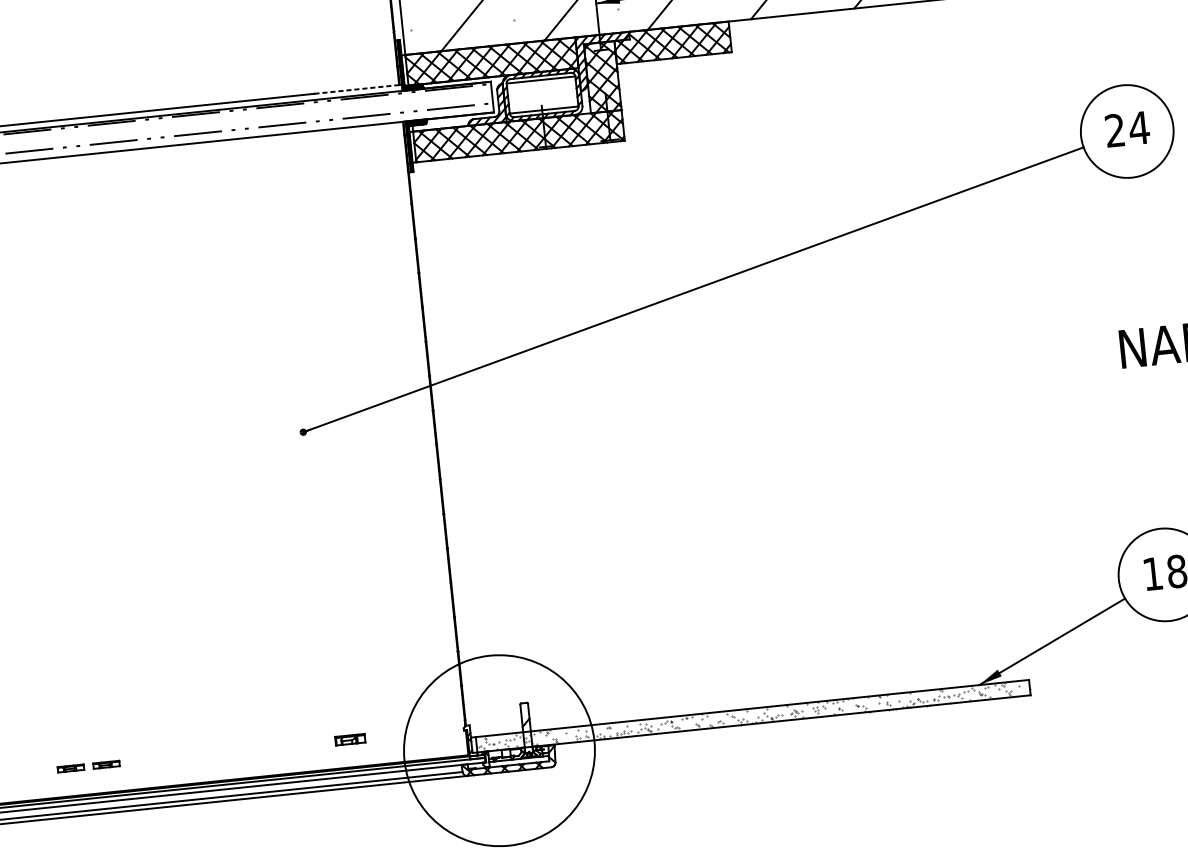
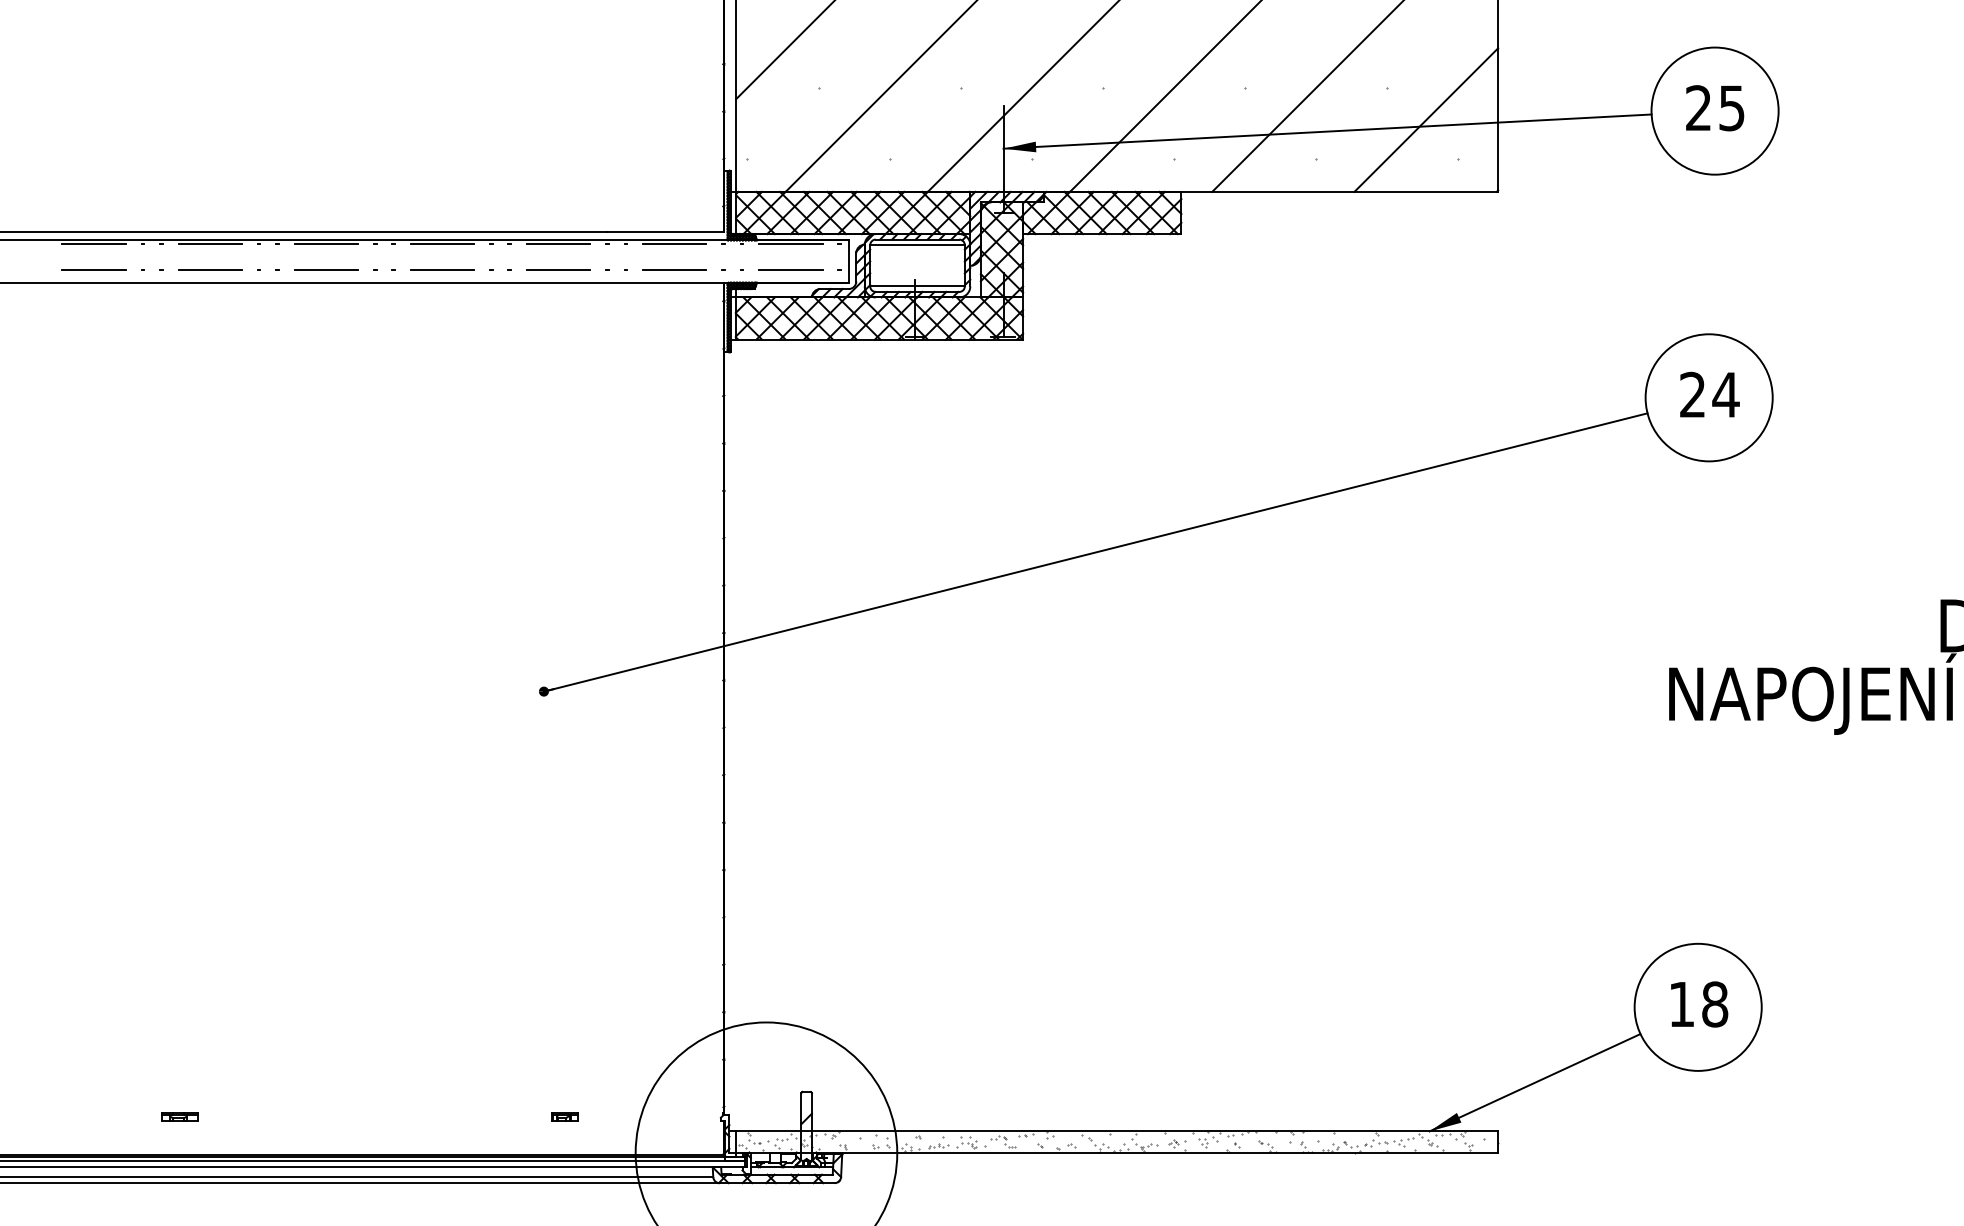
line: (357, 89) -> (665, 232), dashed -> solid
part: (350, 739) -> (564, 1116), size x0.62
part: (106, 764) -> (228, 1116), removed

